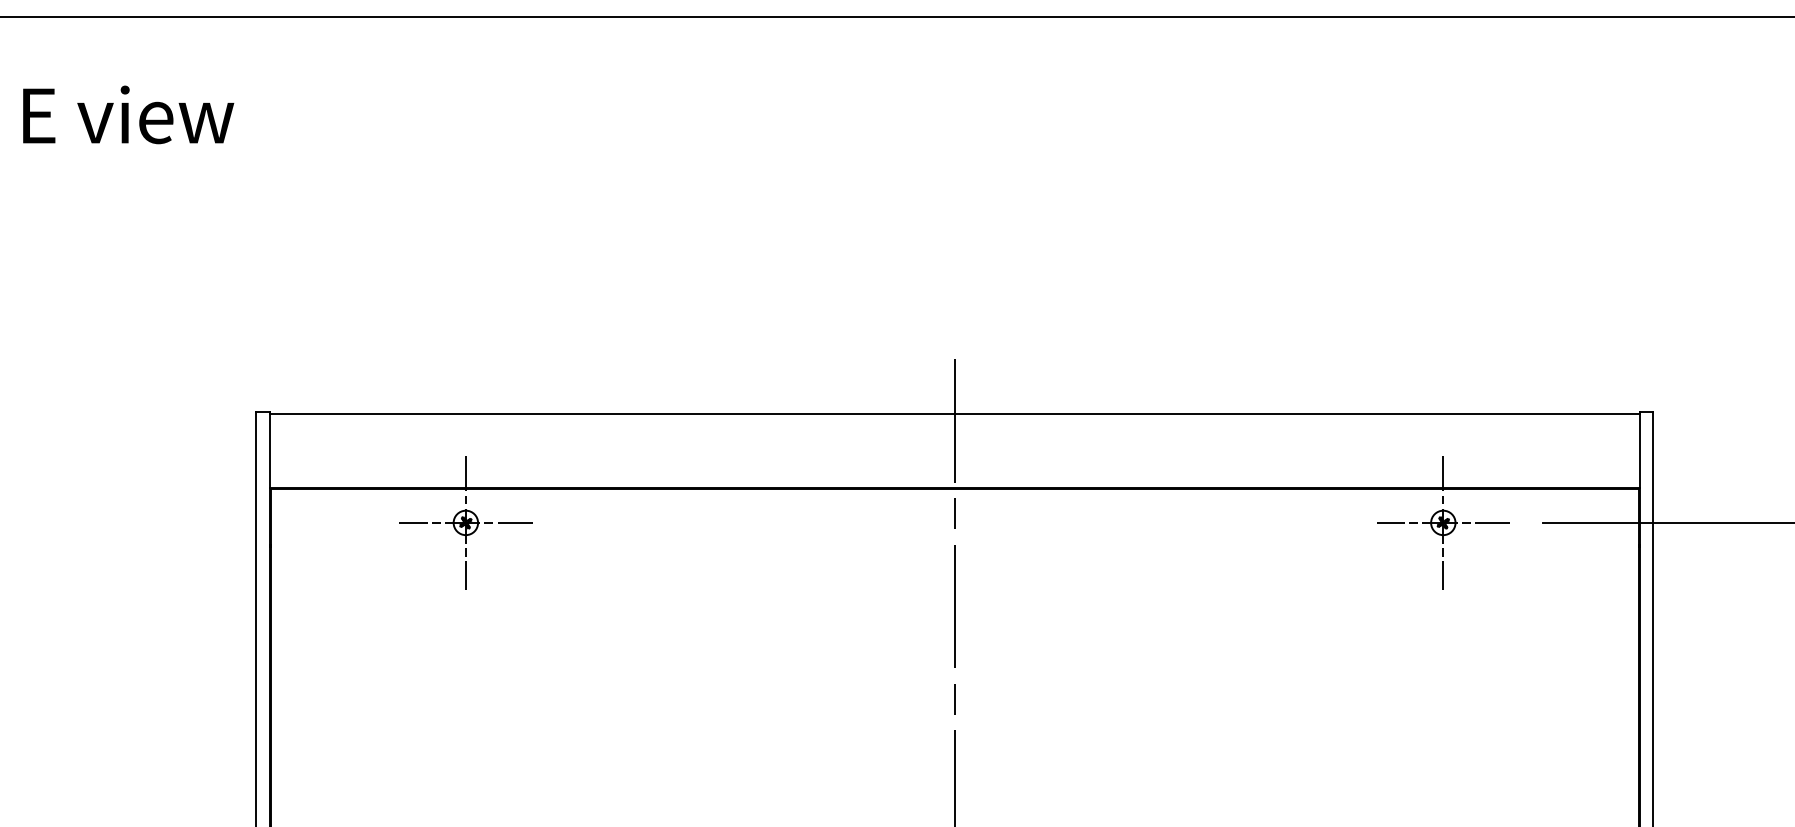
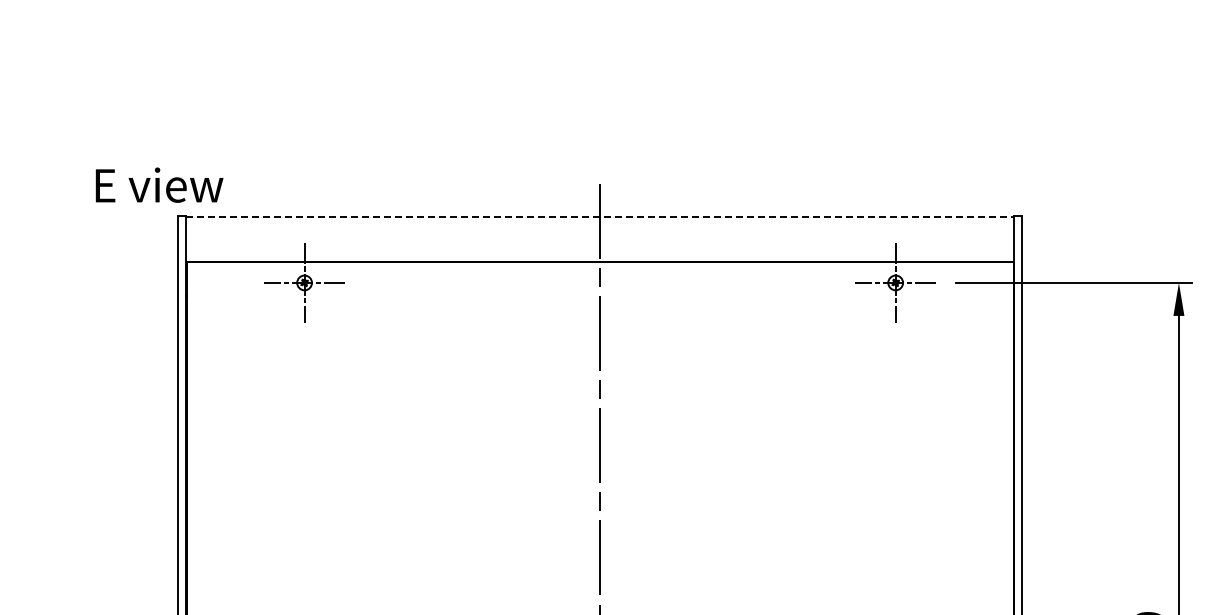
text: (128, 113) -> (159, 184), moved
line: (955, 413) -> (600, 216), solid -> dashed

